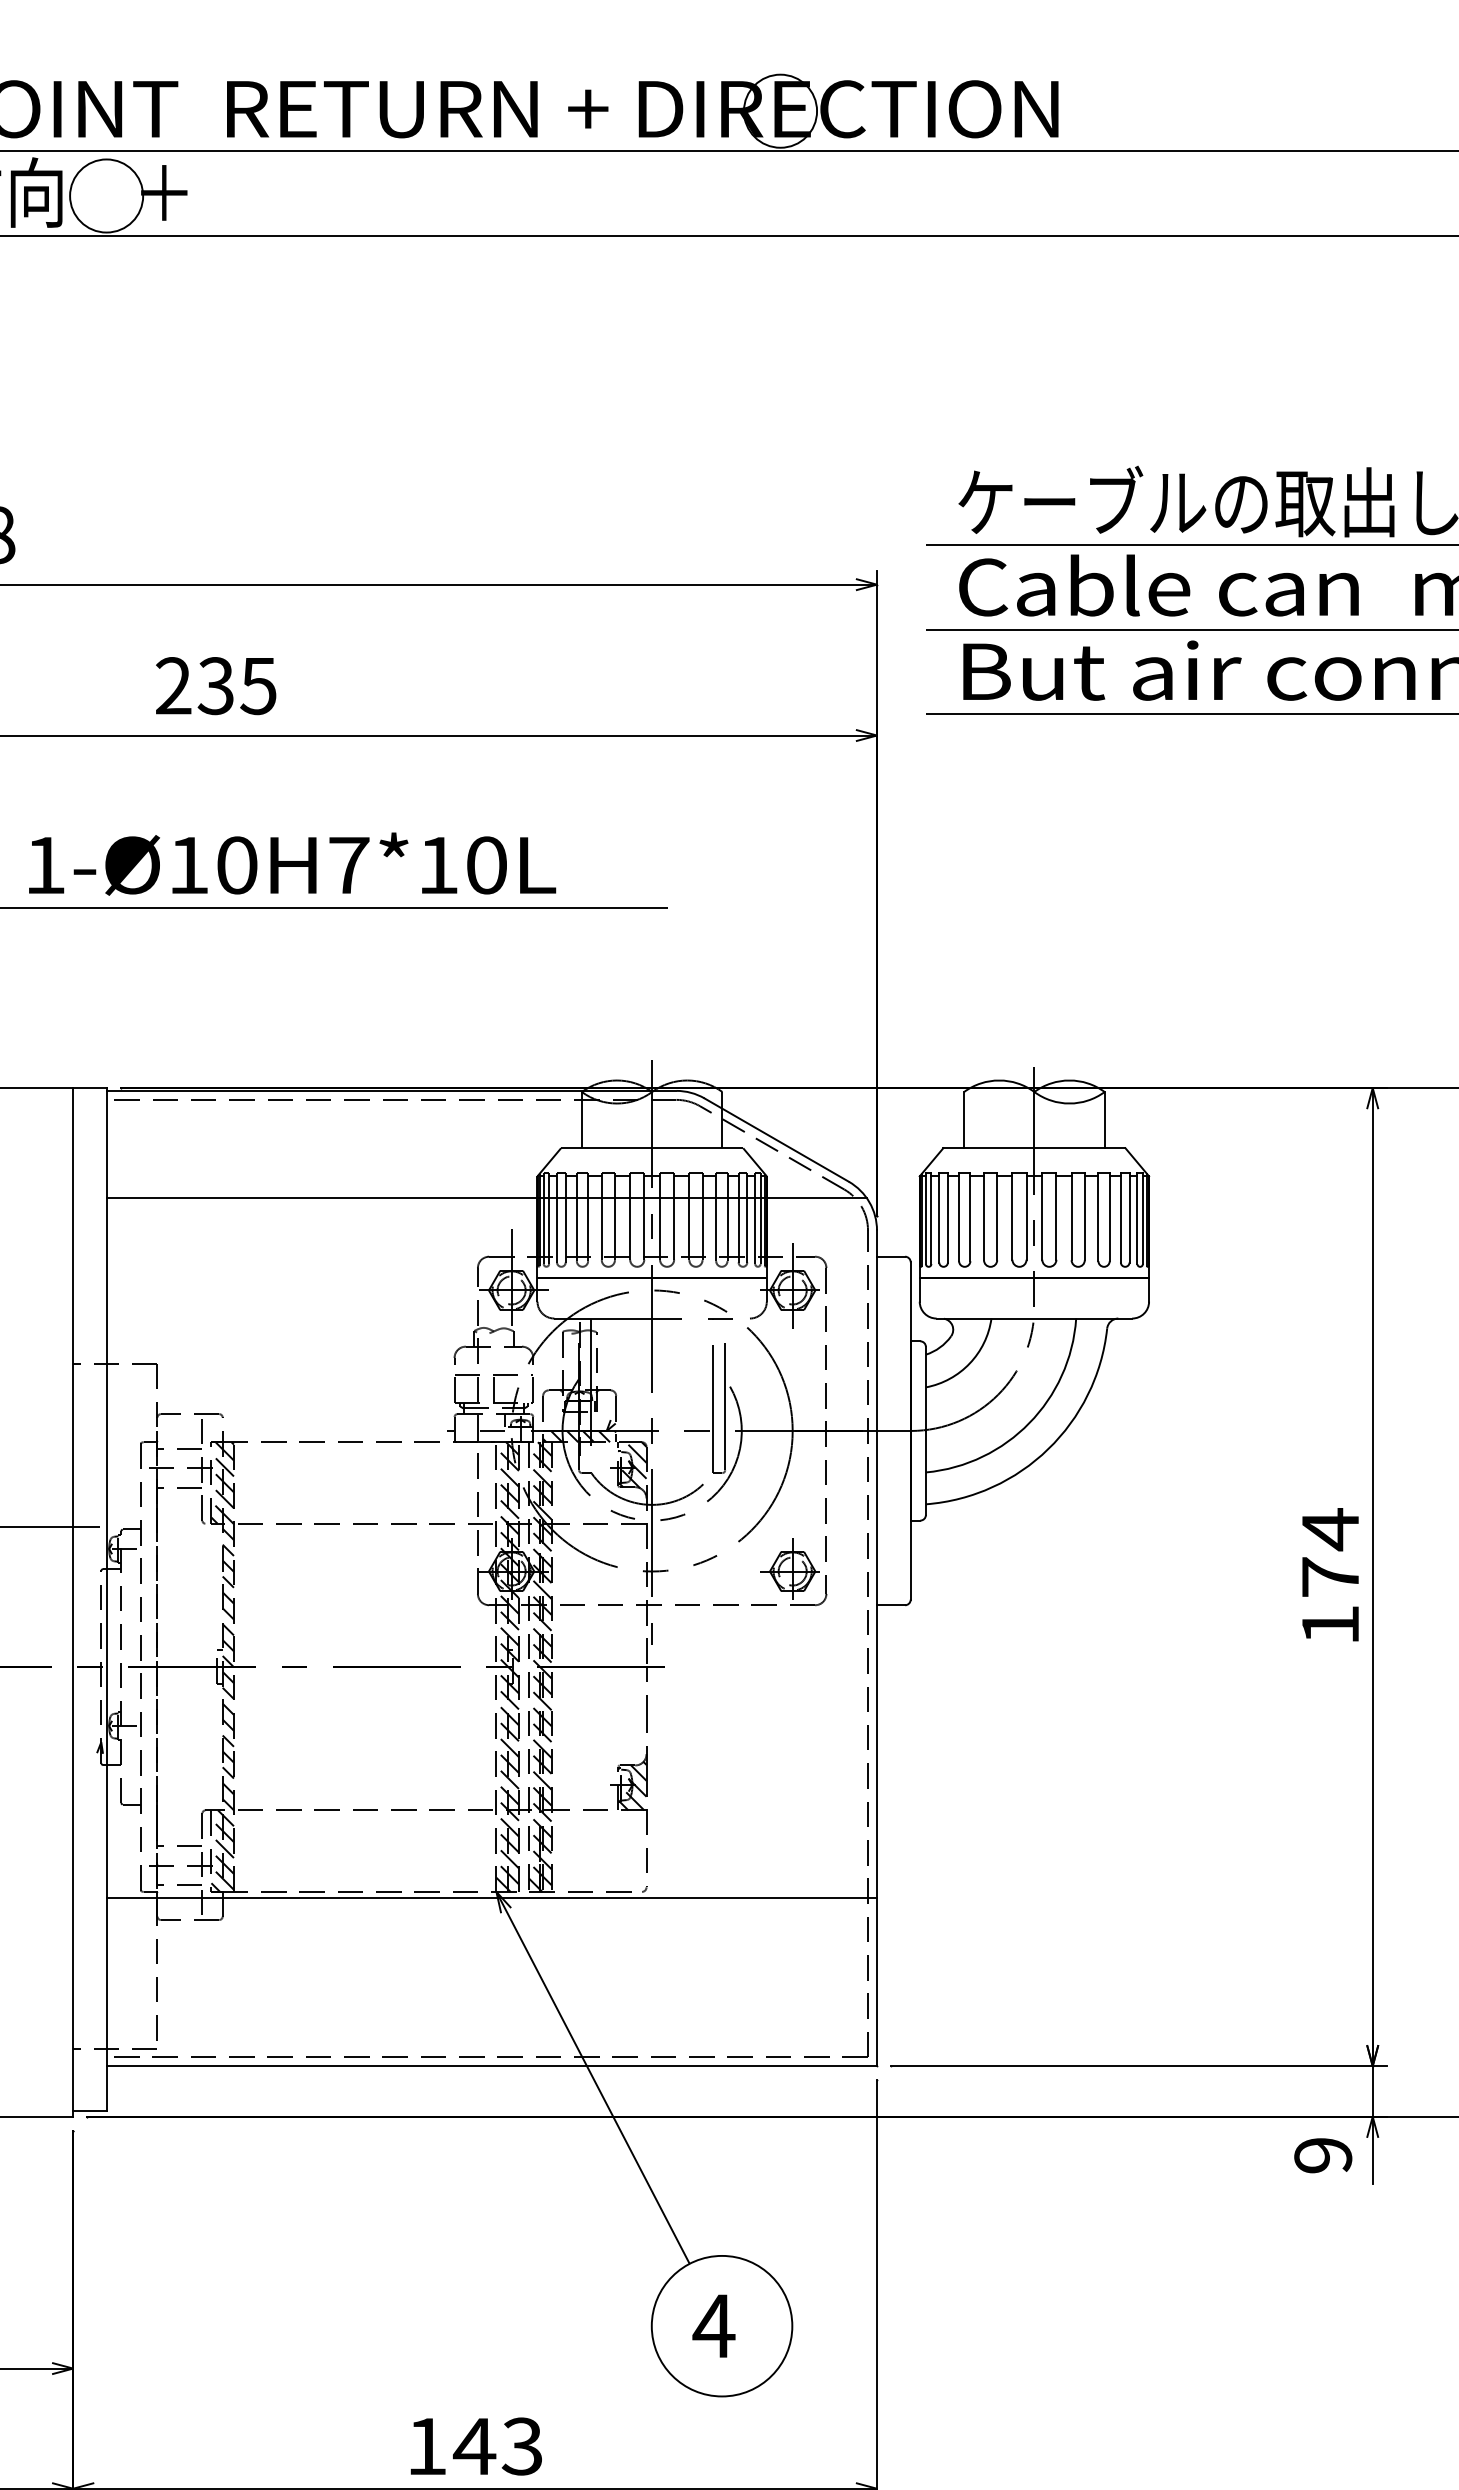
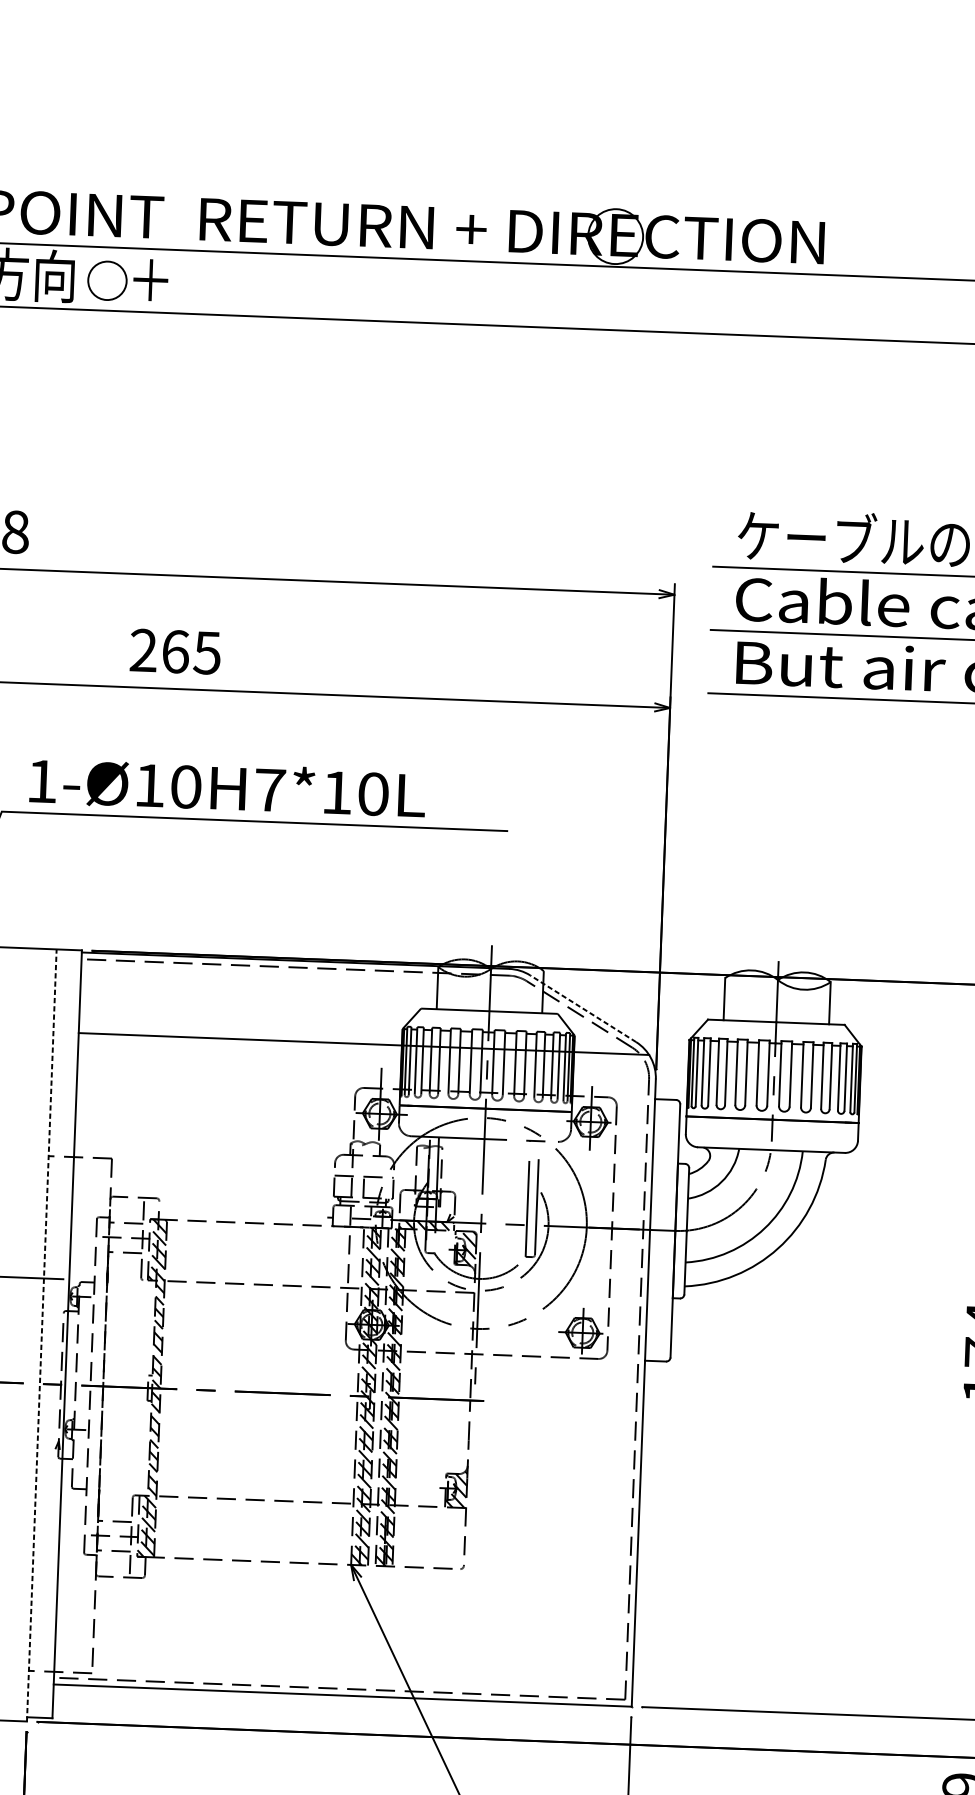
circle: (106, 195) -> (107, 280), size x0.7
text: (215, 686) -> (175, 652), 235 -> 265
line: (776, 1139) -> (583, 1008), solid -> dashed
line: (73, 1601) -> (42, 1334), solid -> dashed
line: (491, 1897) -> (347, 1568), removed

